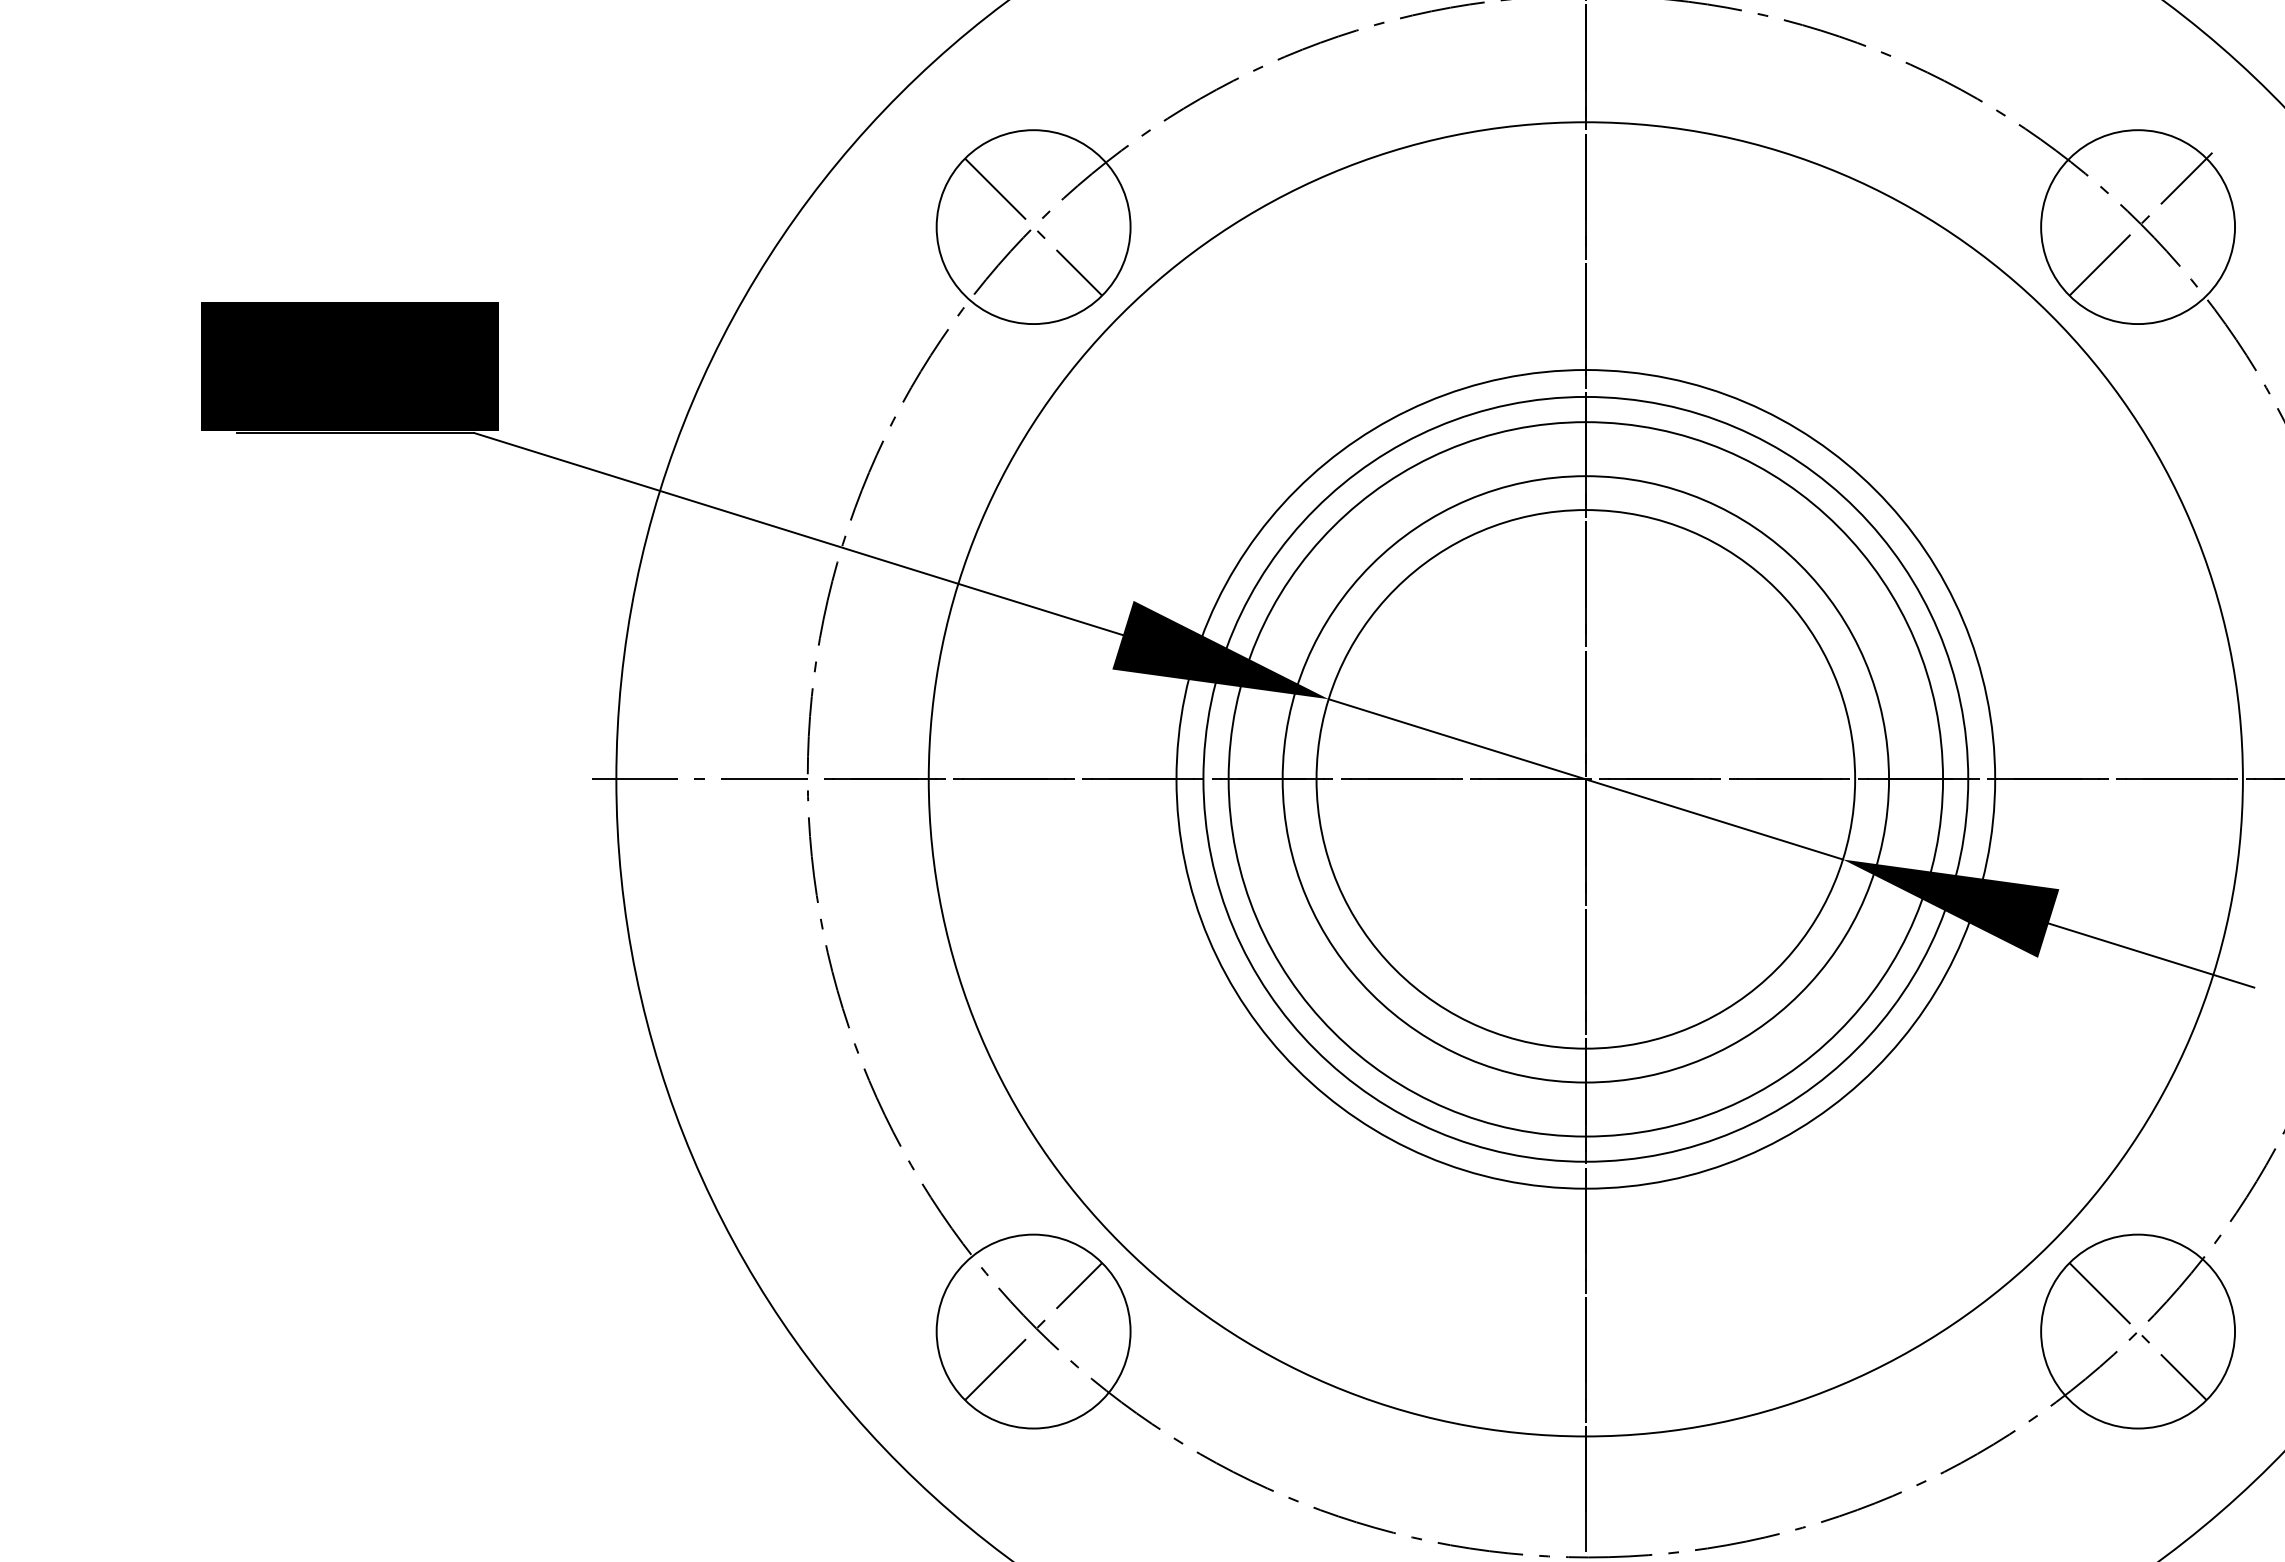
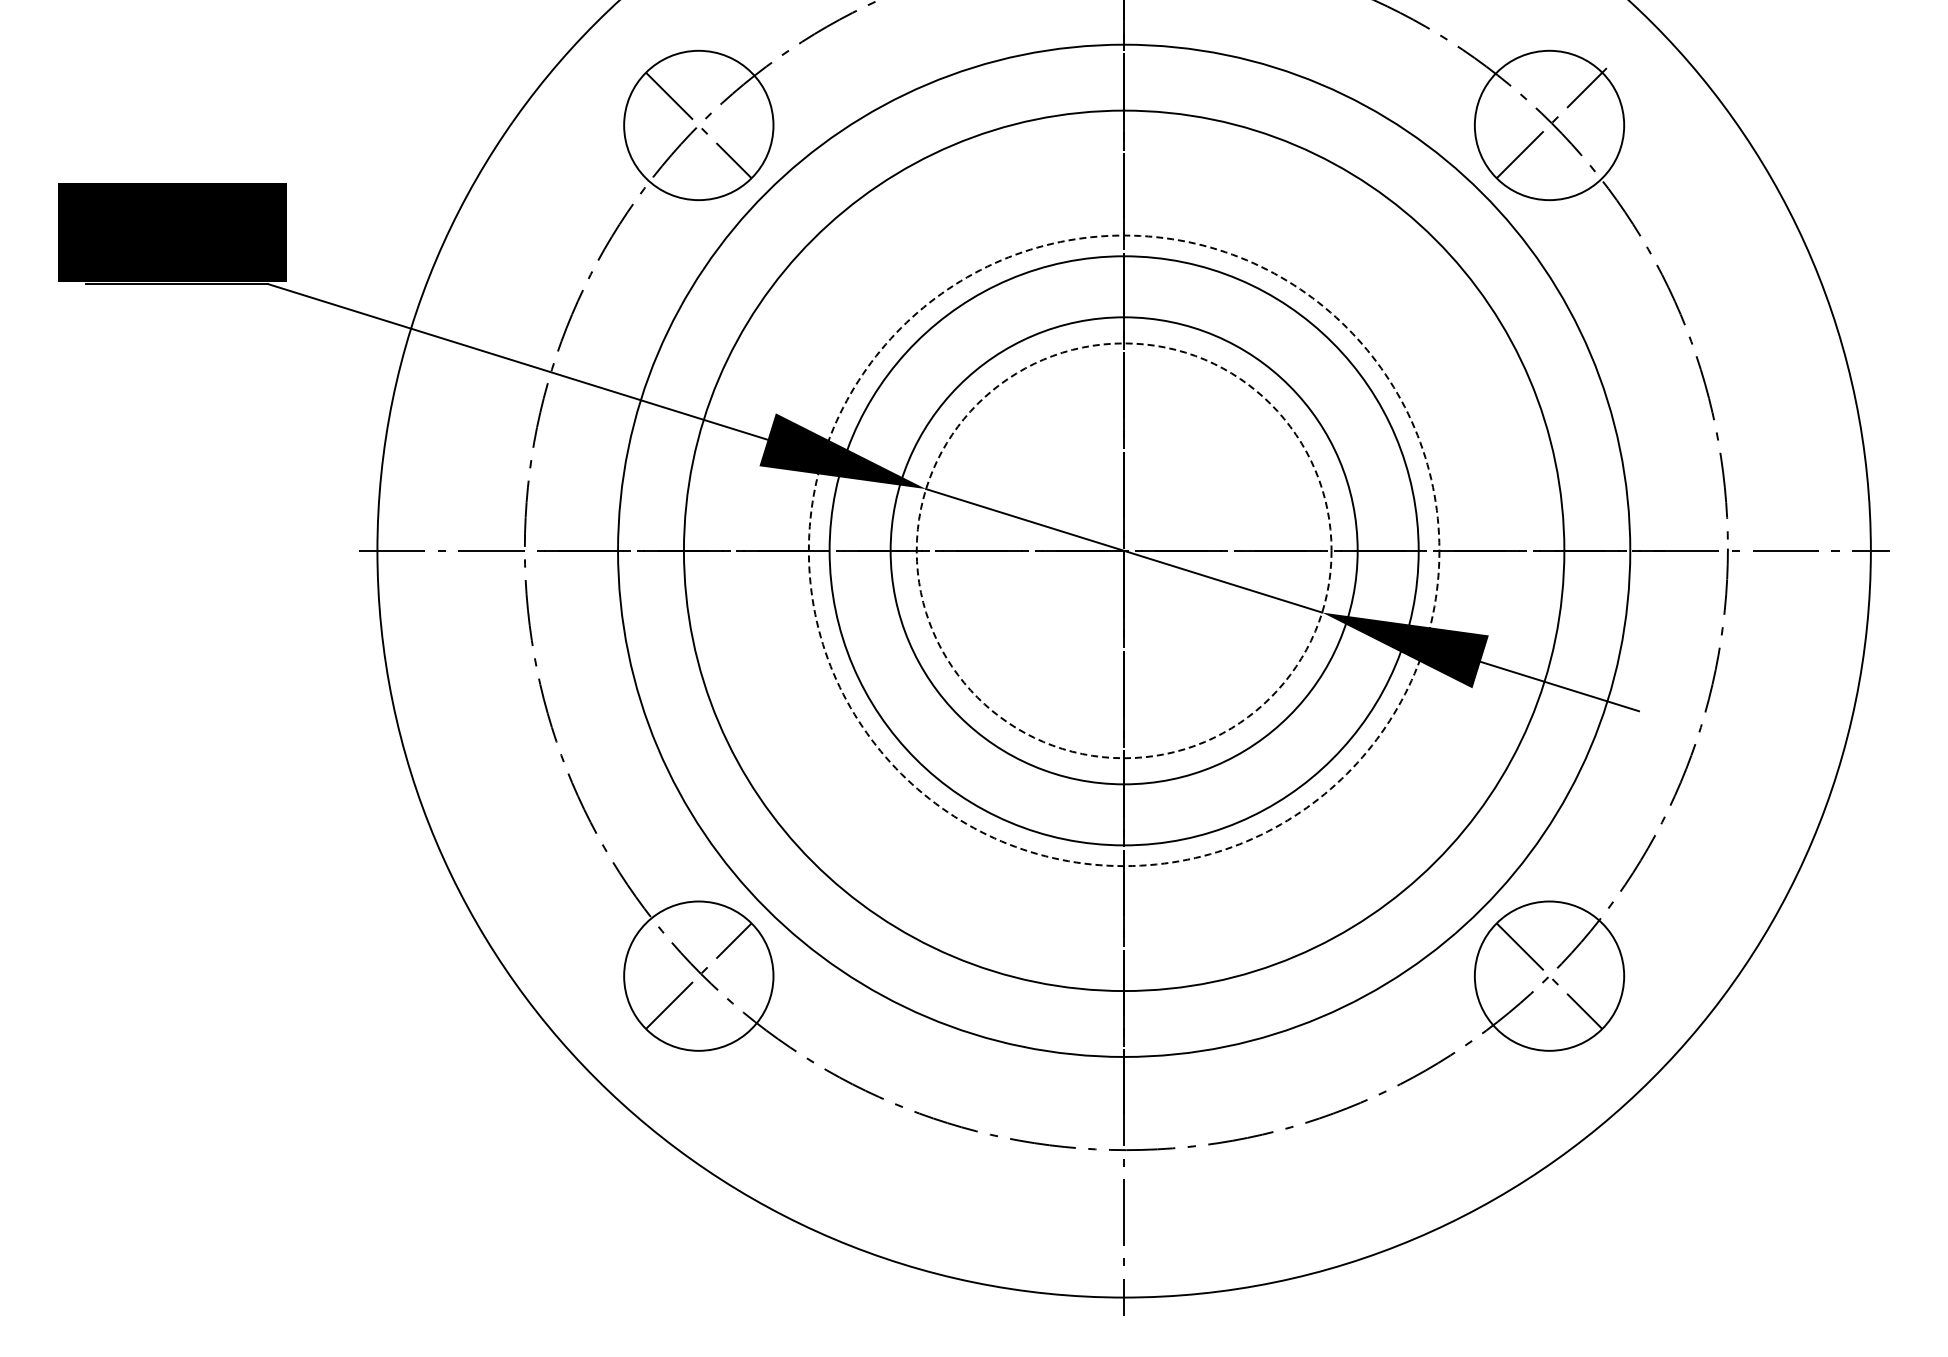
circle: (1584, 778) -> (1123, 550), solid -> dashed
circle: (1584, 778) -> (1123, 550), solid -> dashed
circle: (1586, 778) -> (1124, 550), size x1.6

